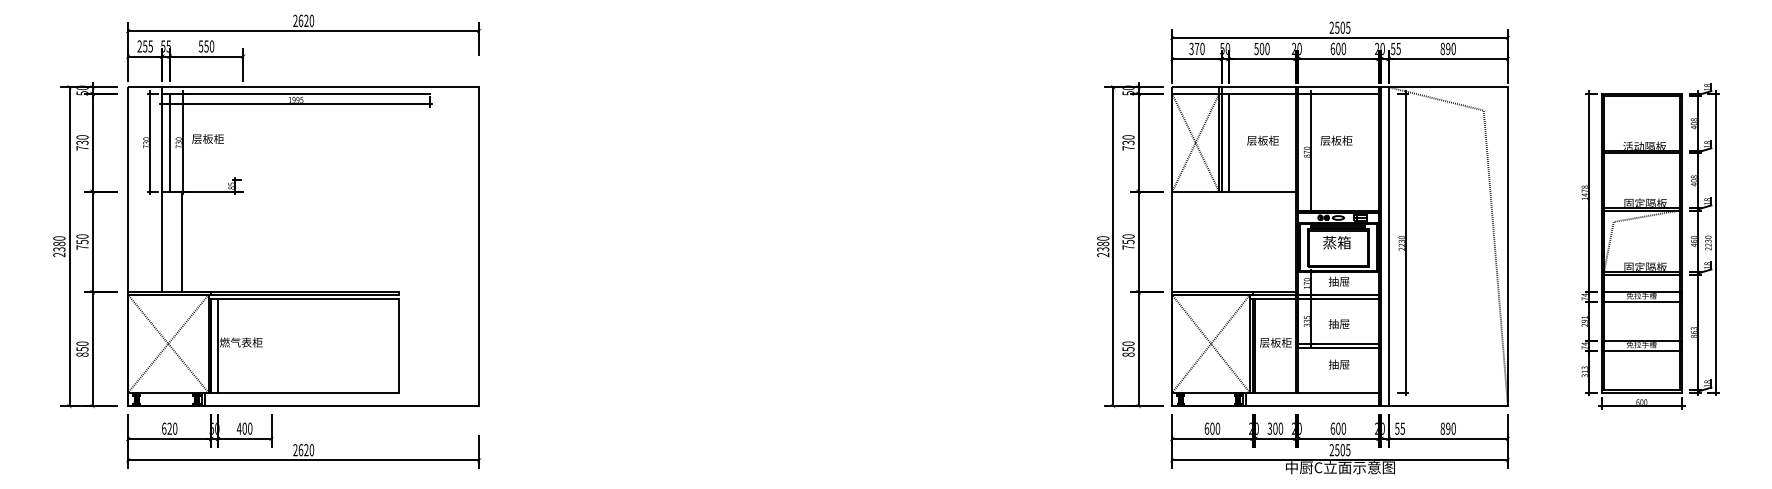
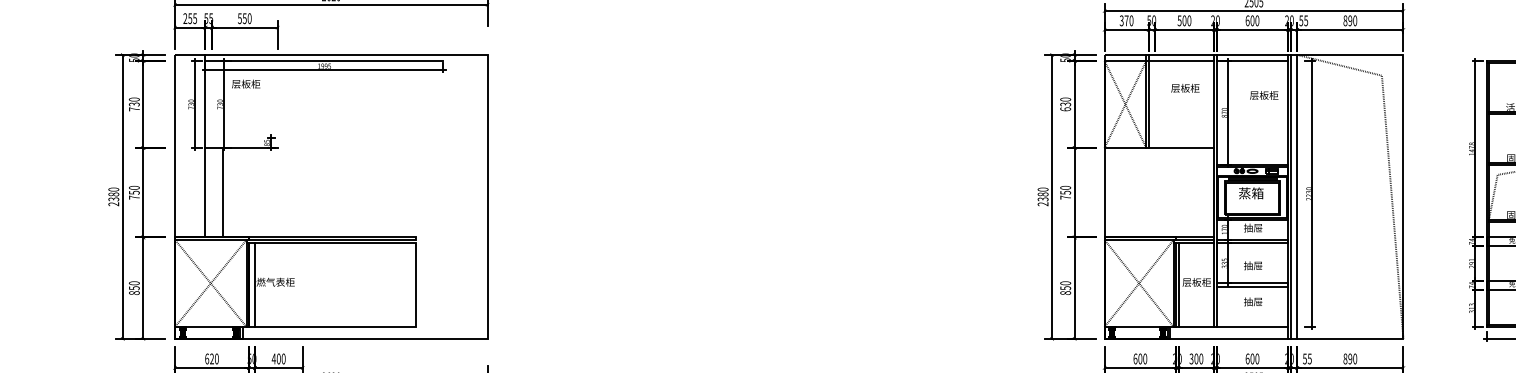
text: (207, 138) -> (245, 83), moved
text: (1262, 140) -> (1184, 88), moved
text: (1336, 140) -> (1264, 95), moved
line: (169, 142) -> (211, 104), removed
line: (1228, 142) -> (1154, 104), removed
text: (1128, 148) -> (1065, 109), 730 -> 630

